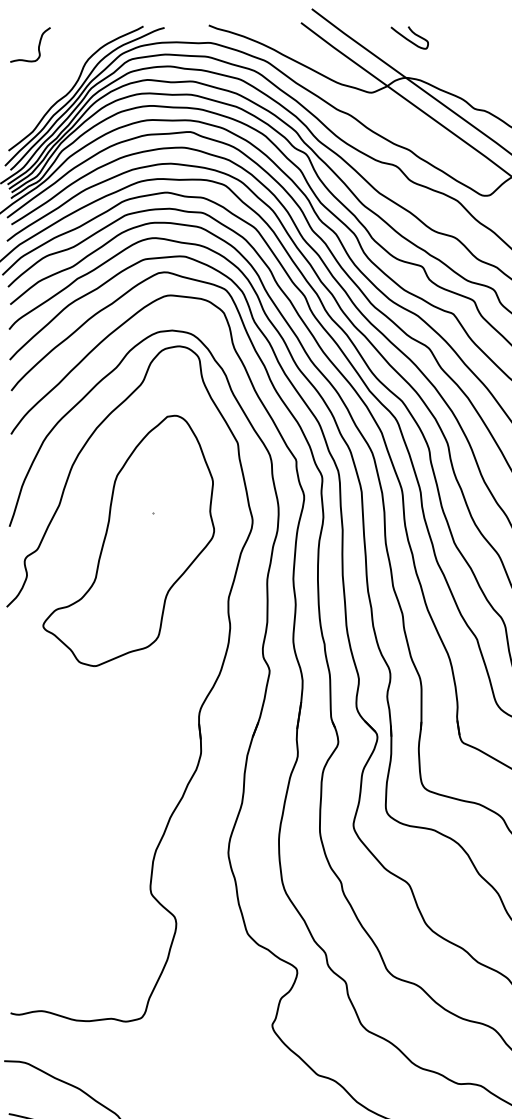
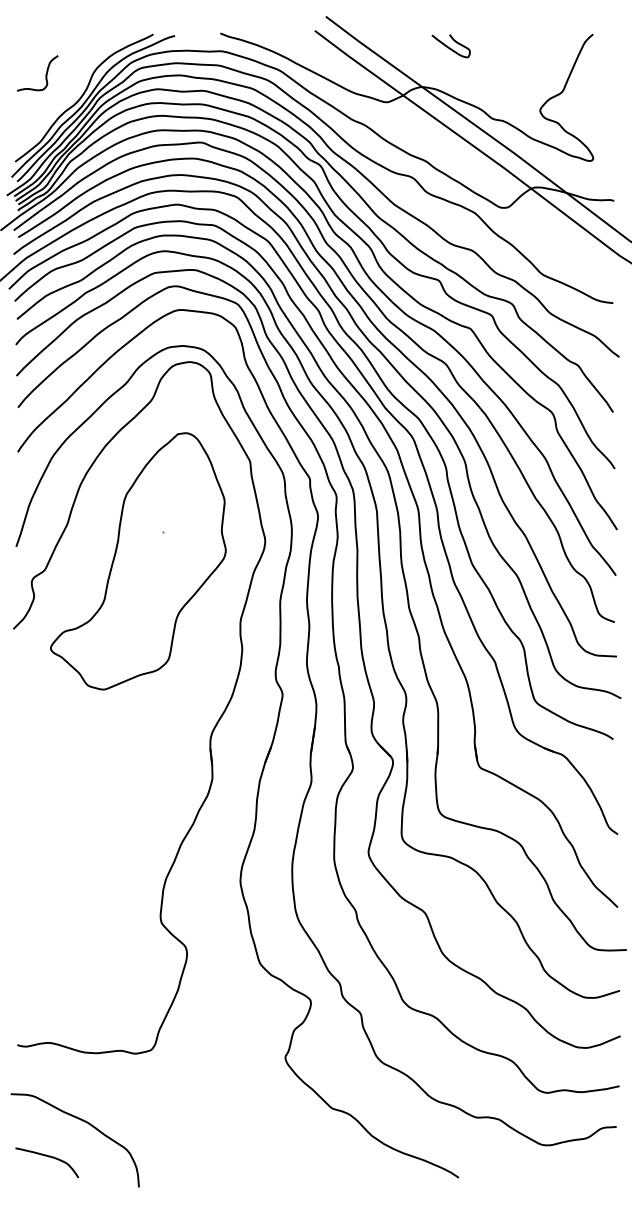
curve: (409, 39) -> (450, 47), moved
curve: (38, 46) -> (45, 74), moved

